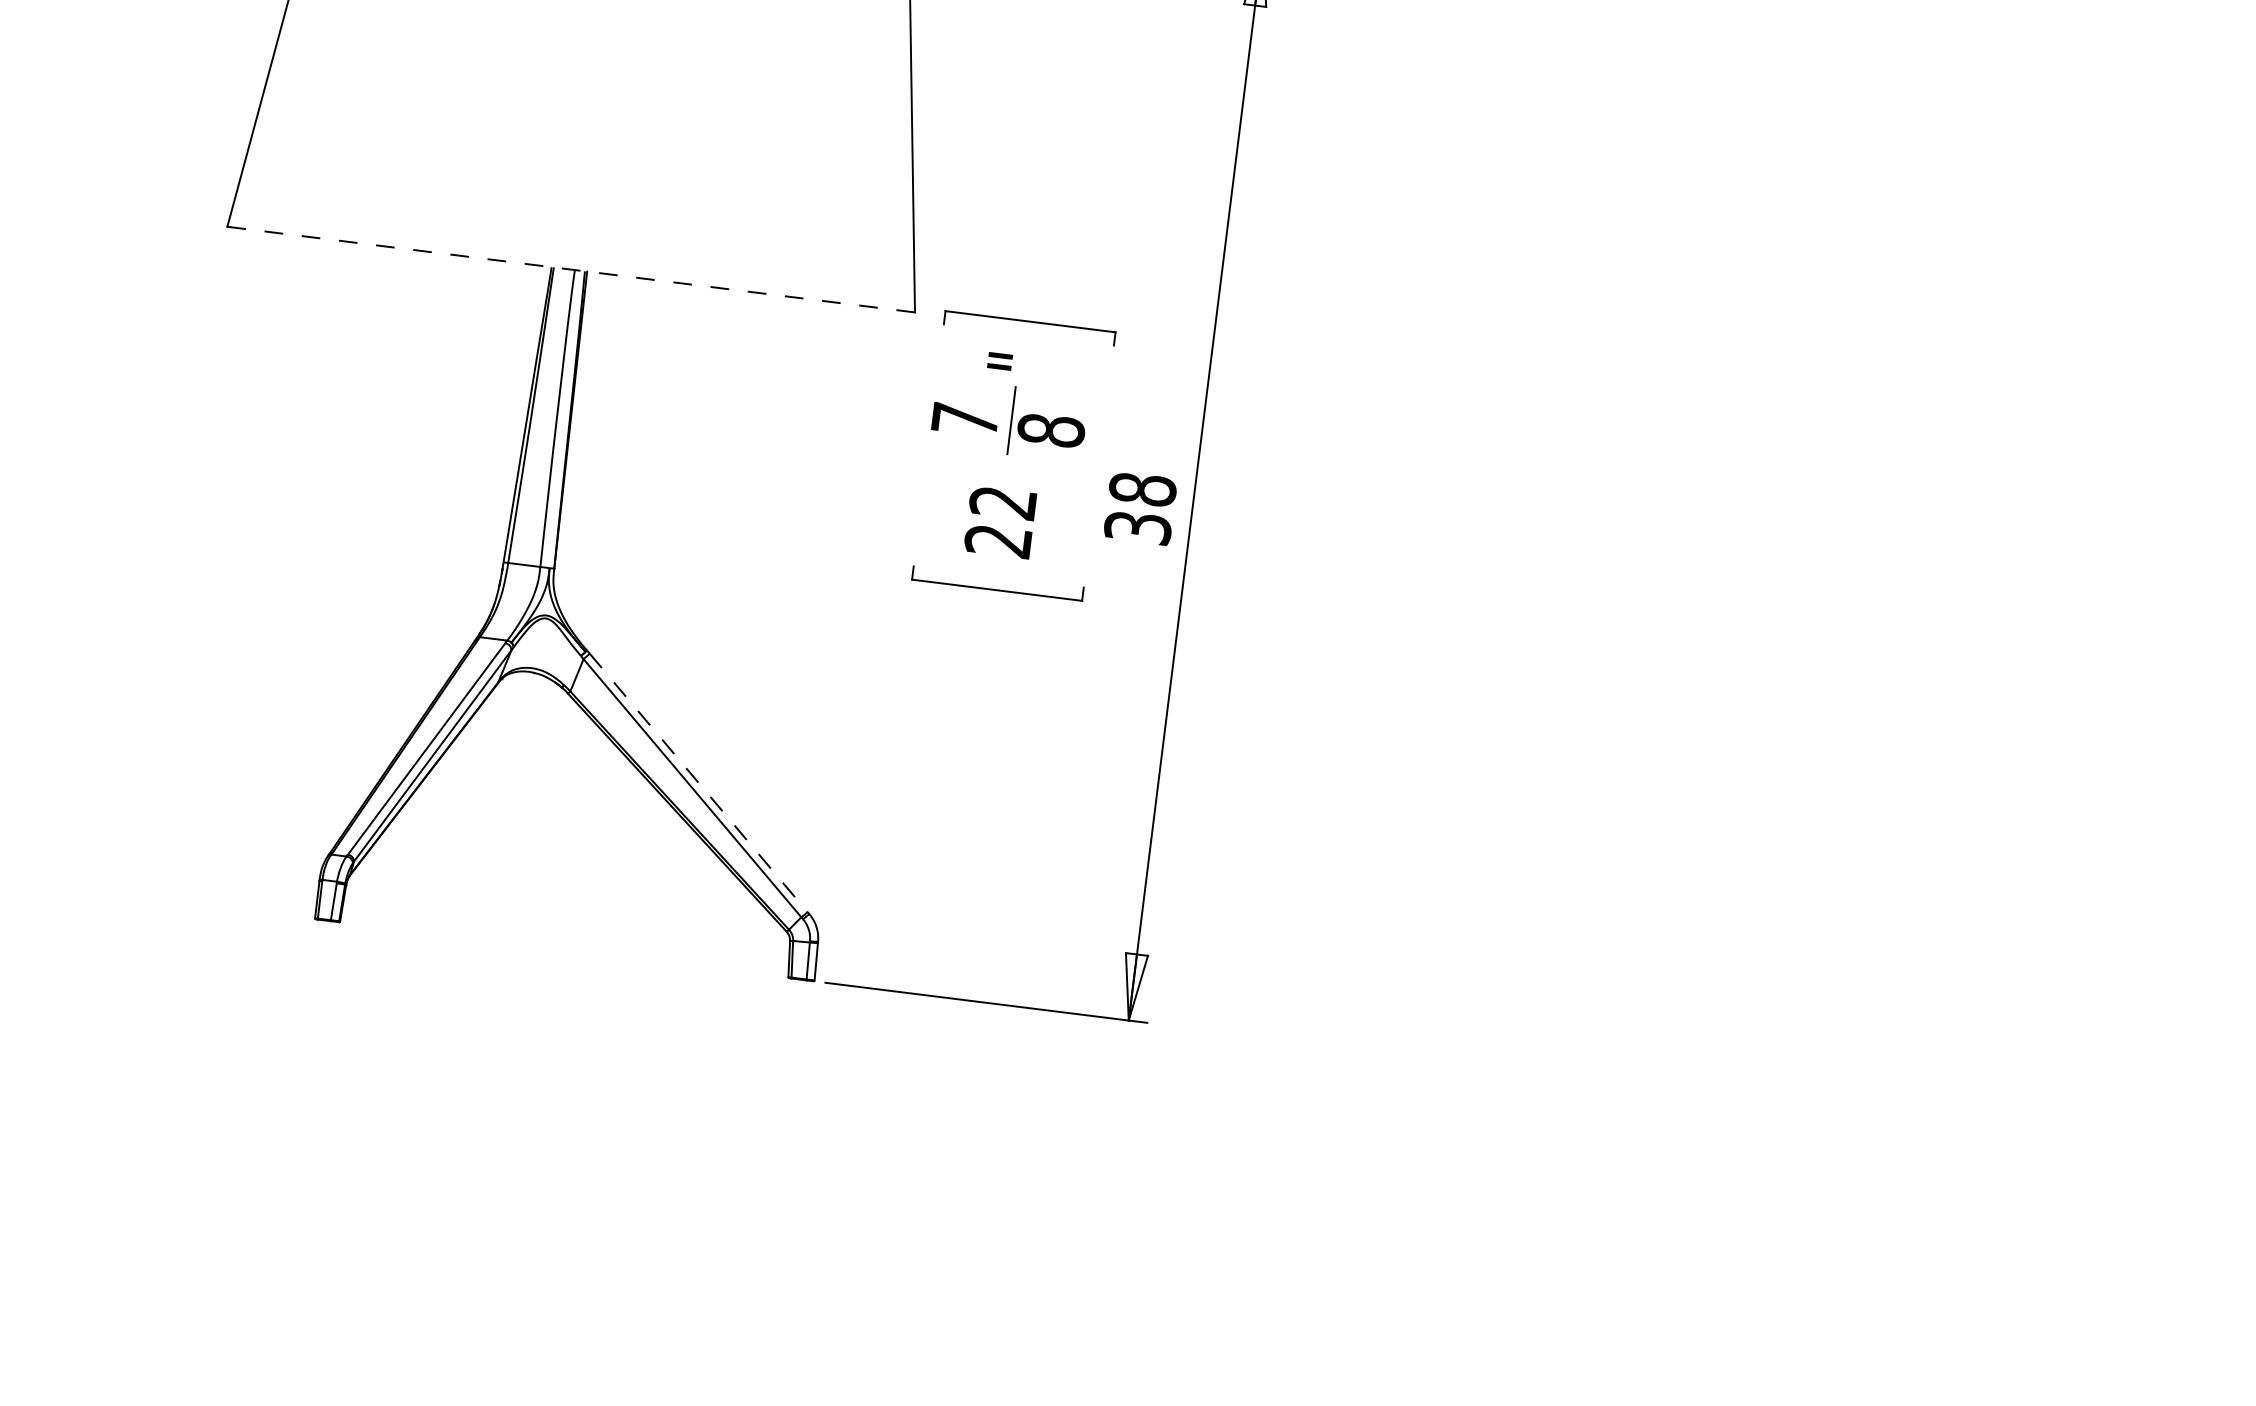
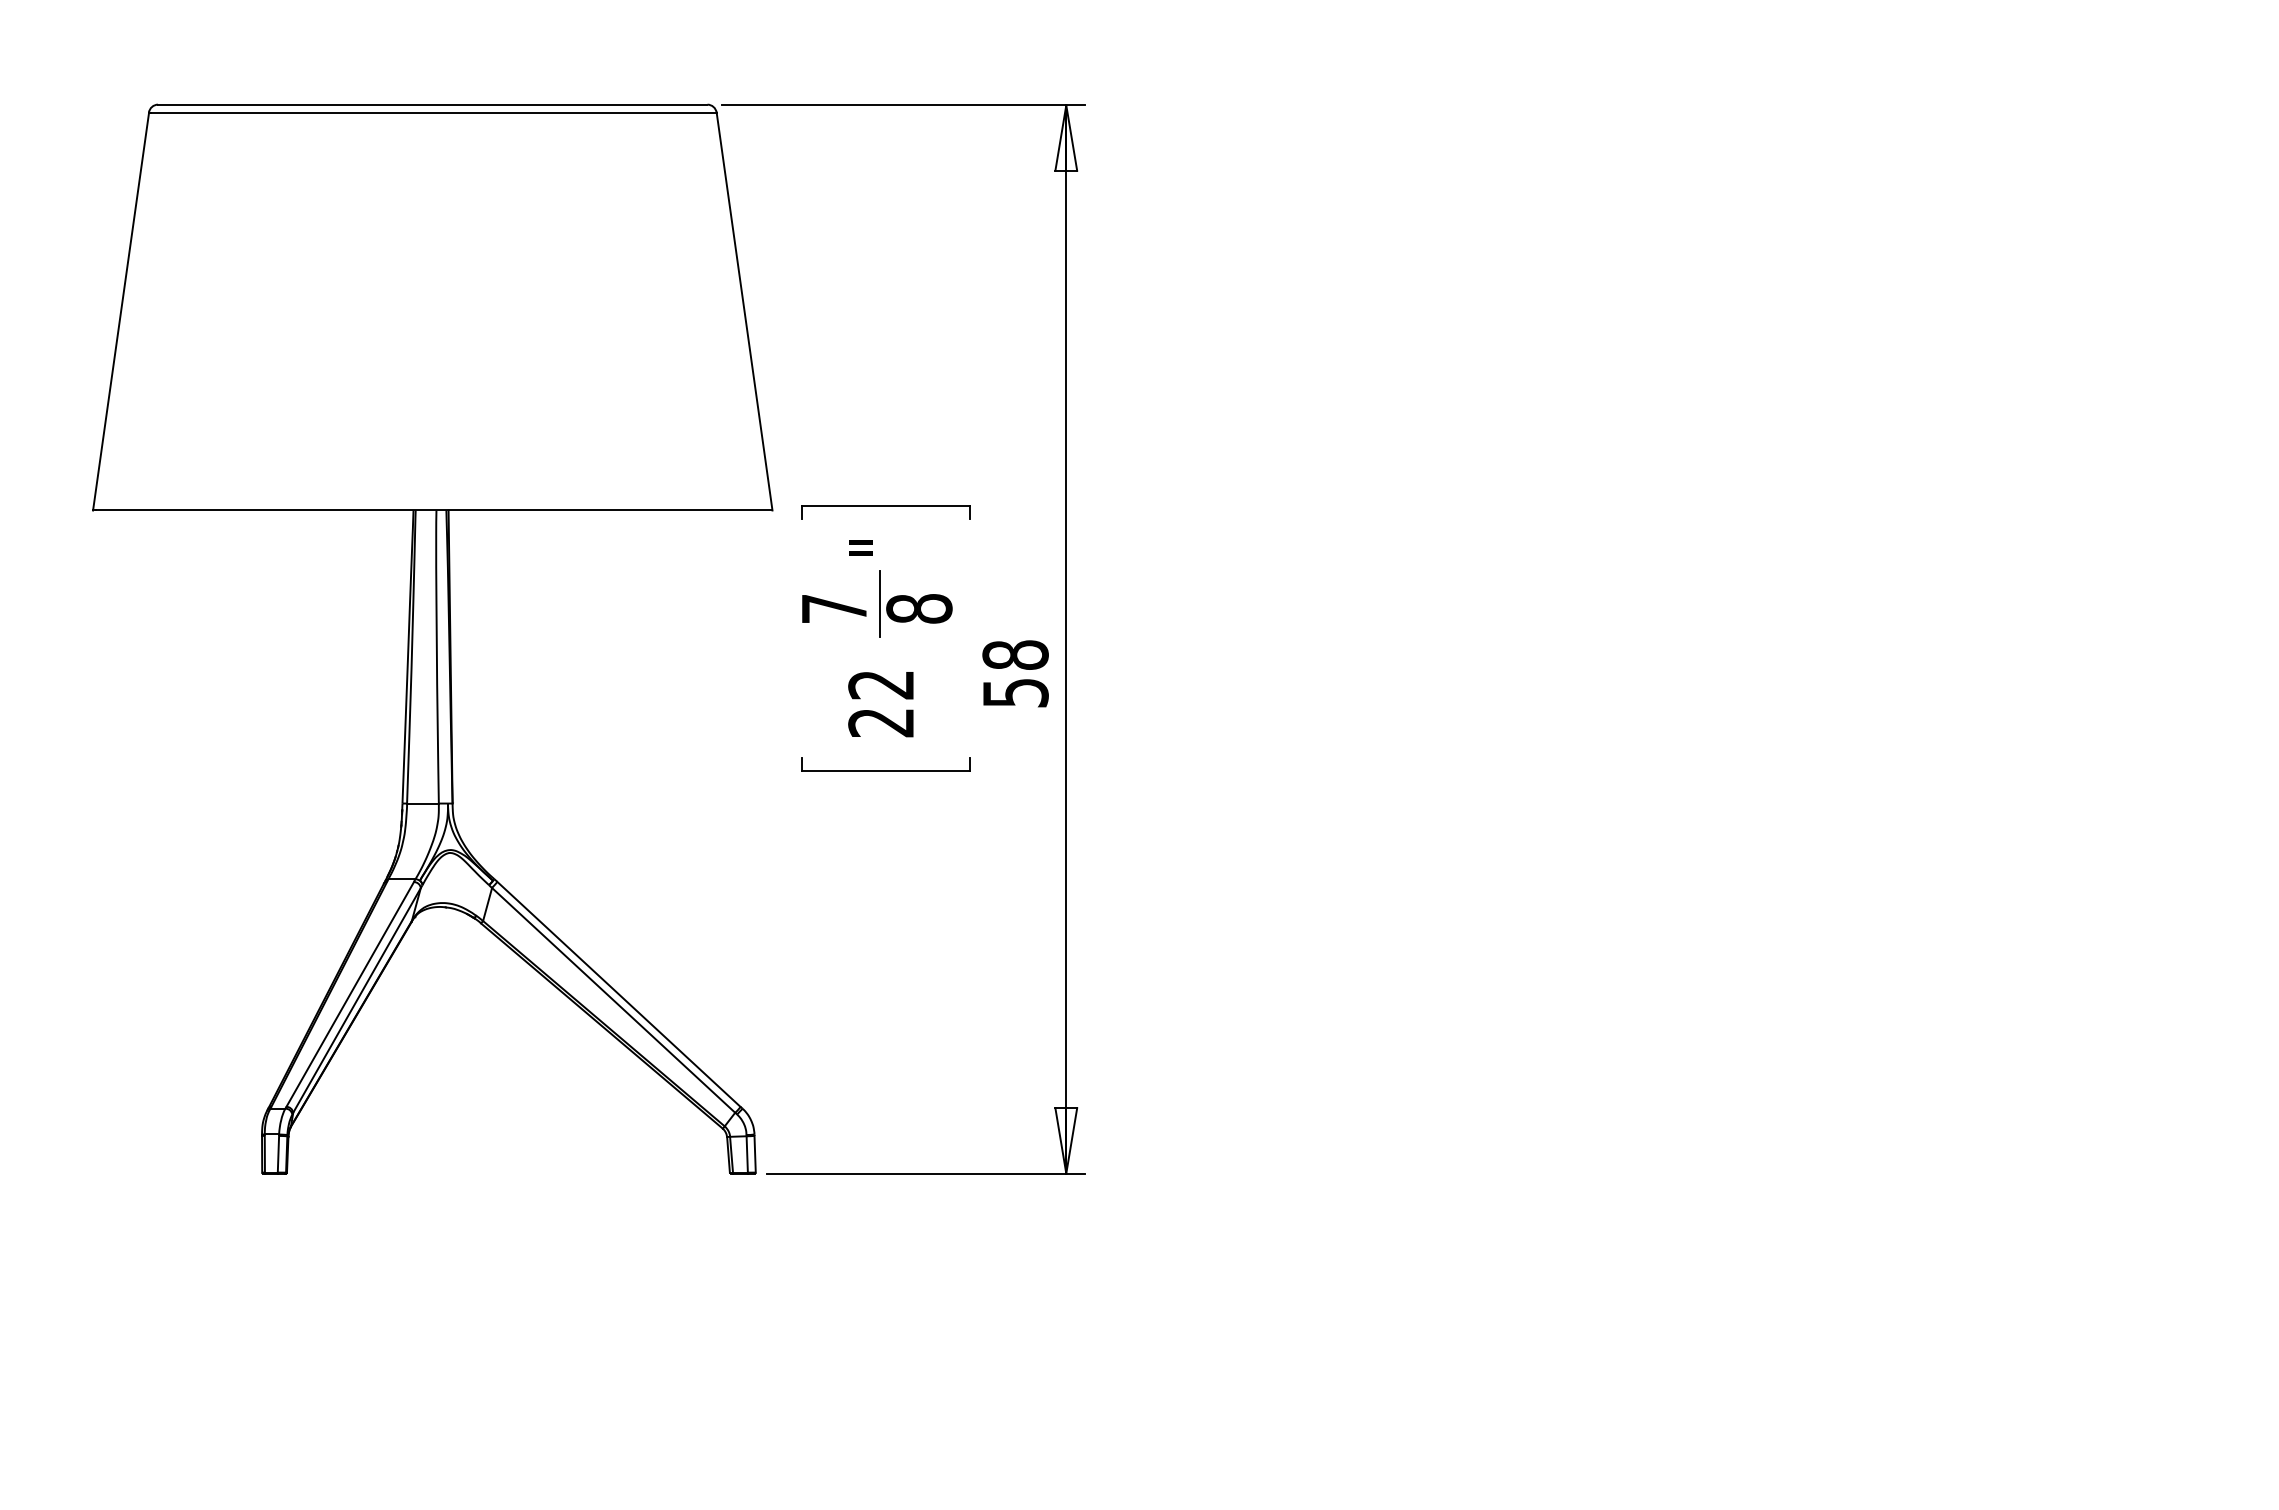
line: (571, 269) -> (433, 510), dashed -> solid
text: (1137, 527) -> (1015, 692), 38 -> 58
line: (698, 782) -> (618, 994), dashed -> solid

